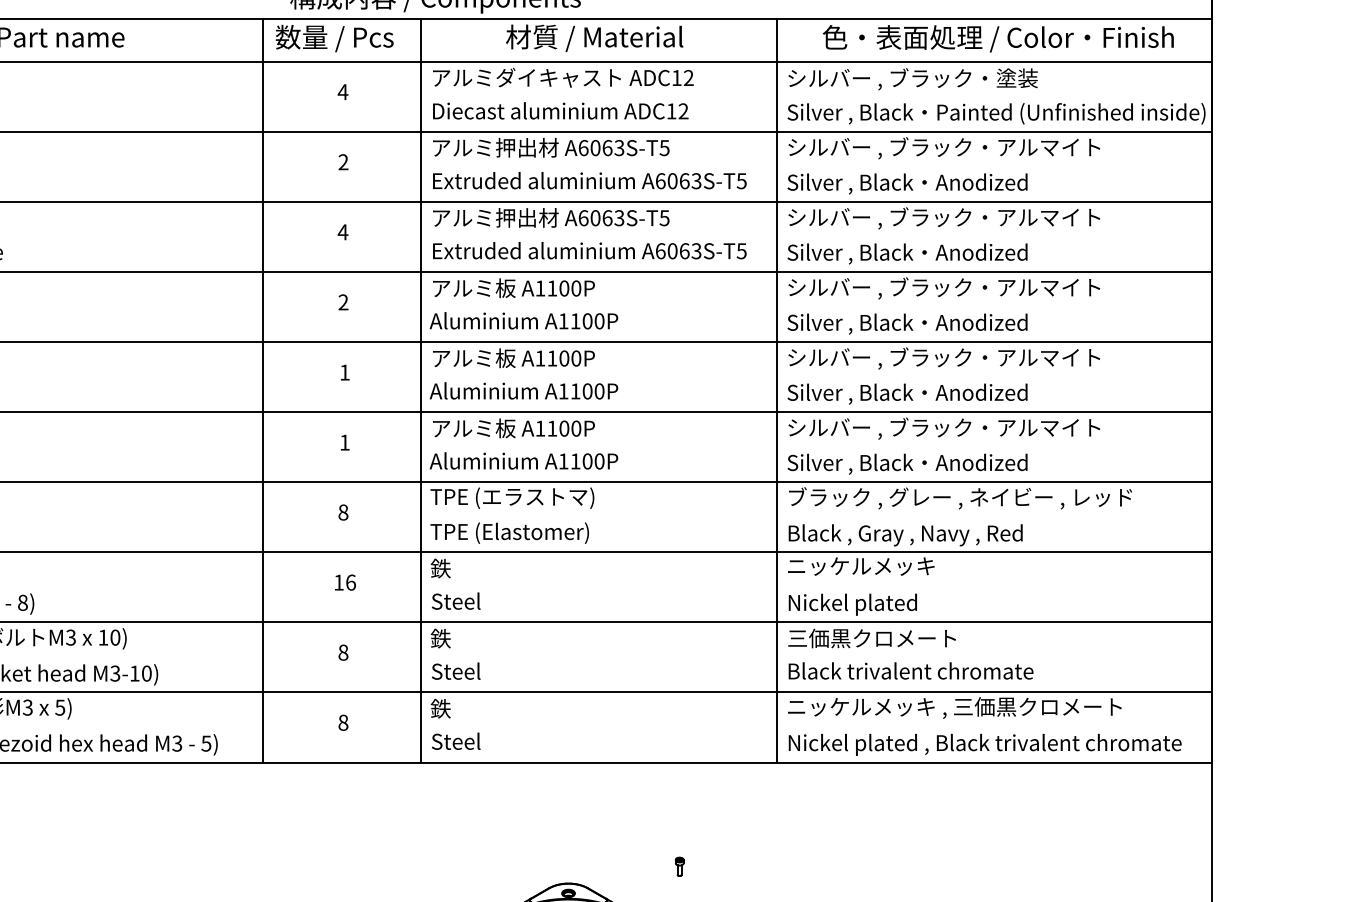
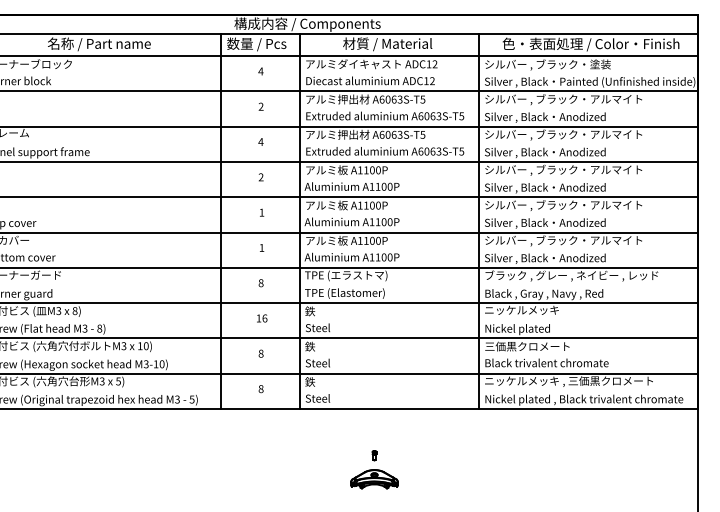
part: (679, 866) -> (374, 455), moved

